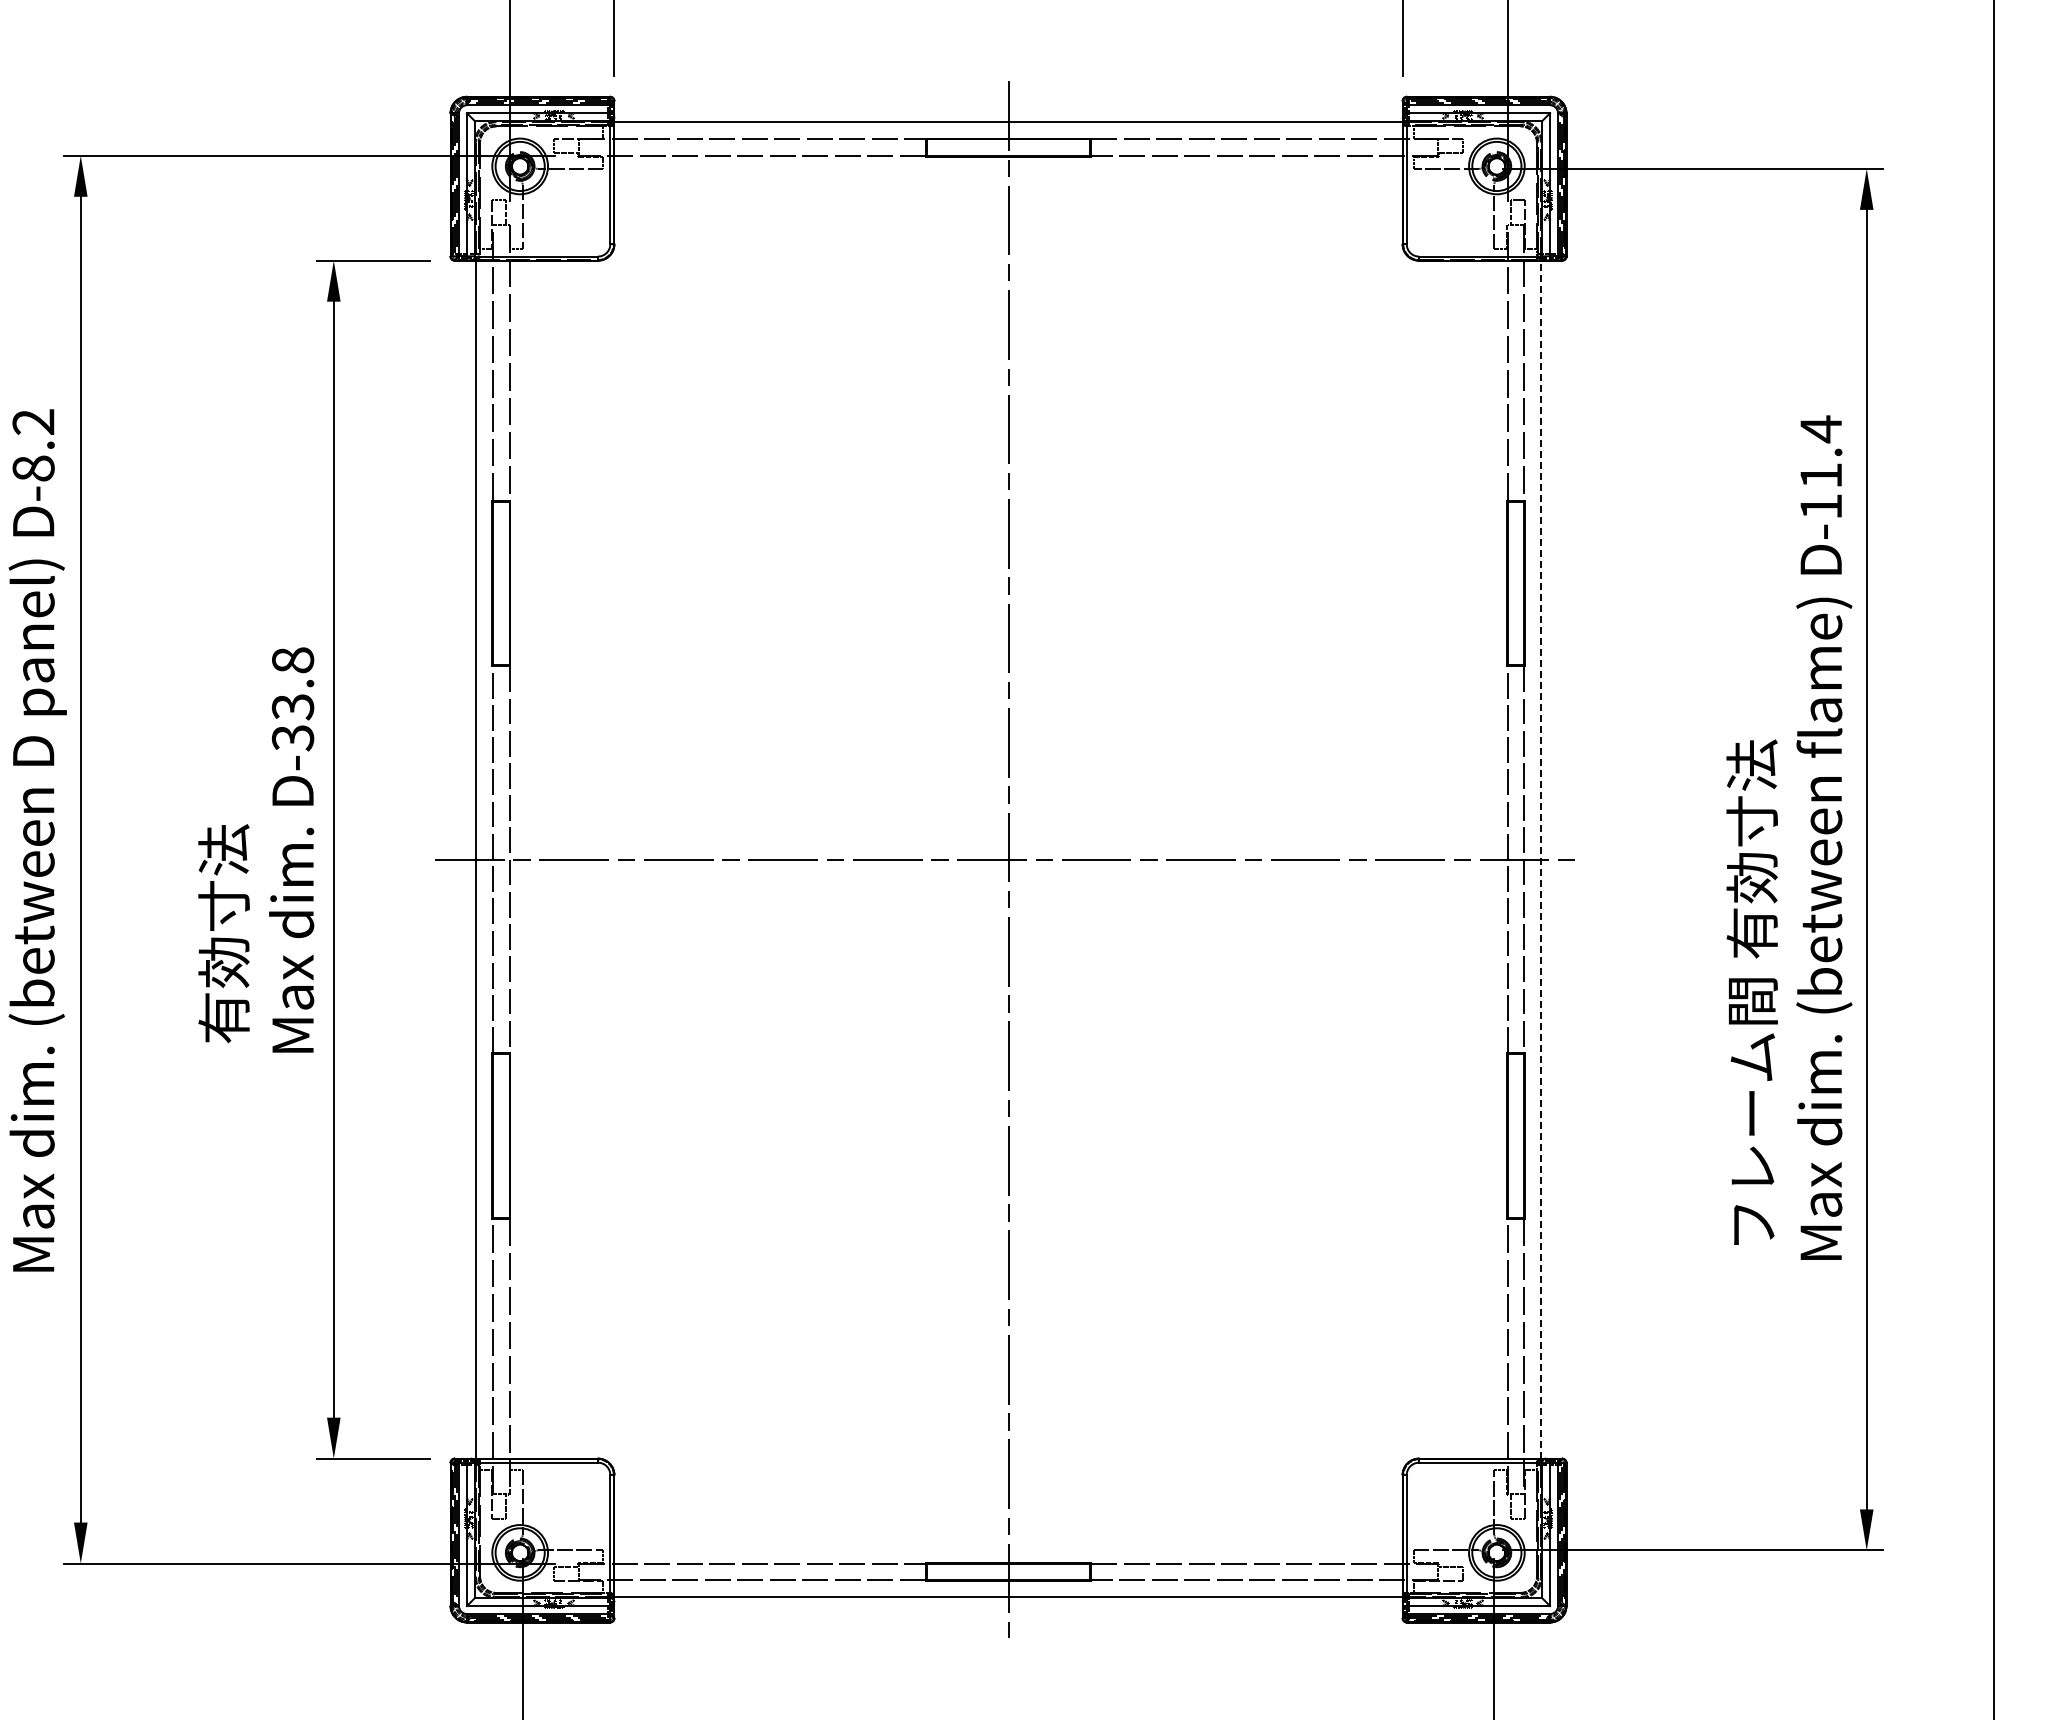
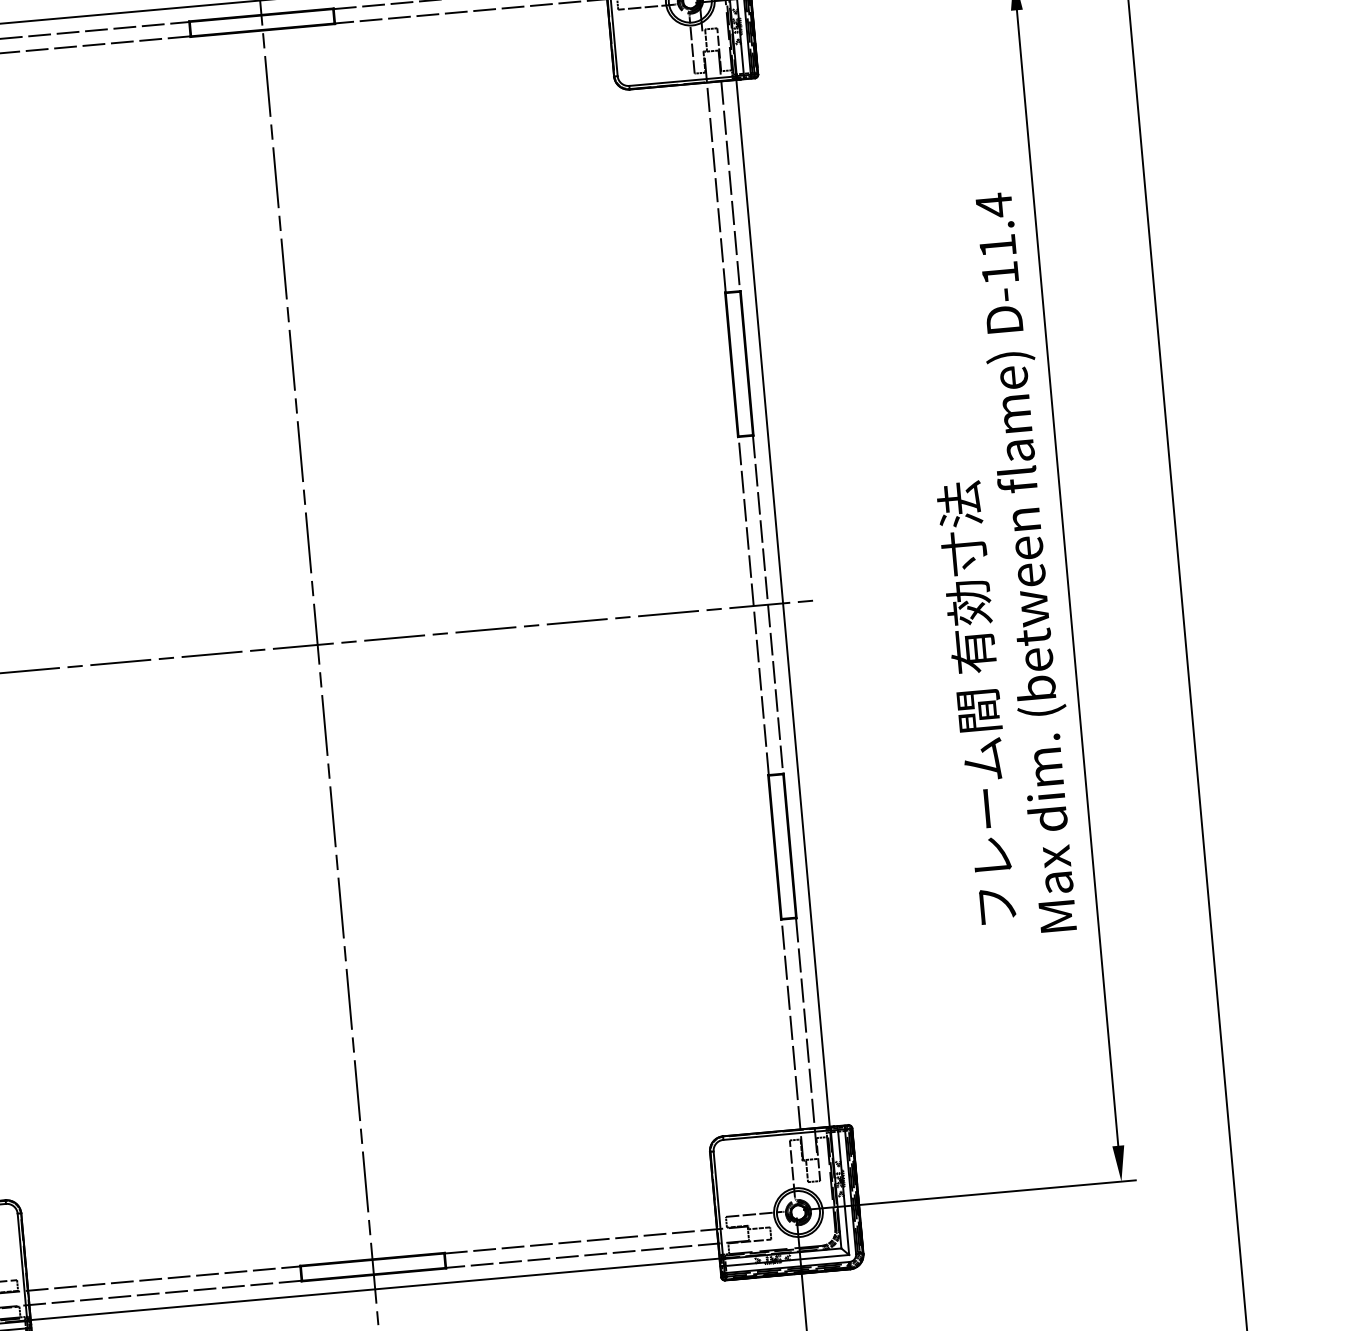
line: (1541, 859) -> (783, 603), dashed -> solid

